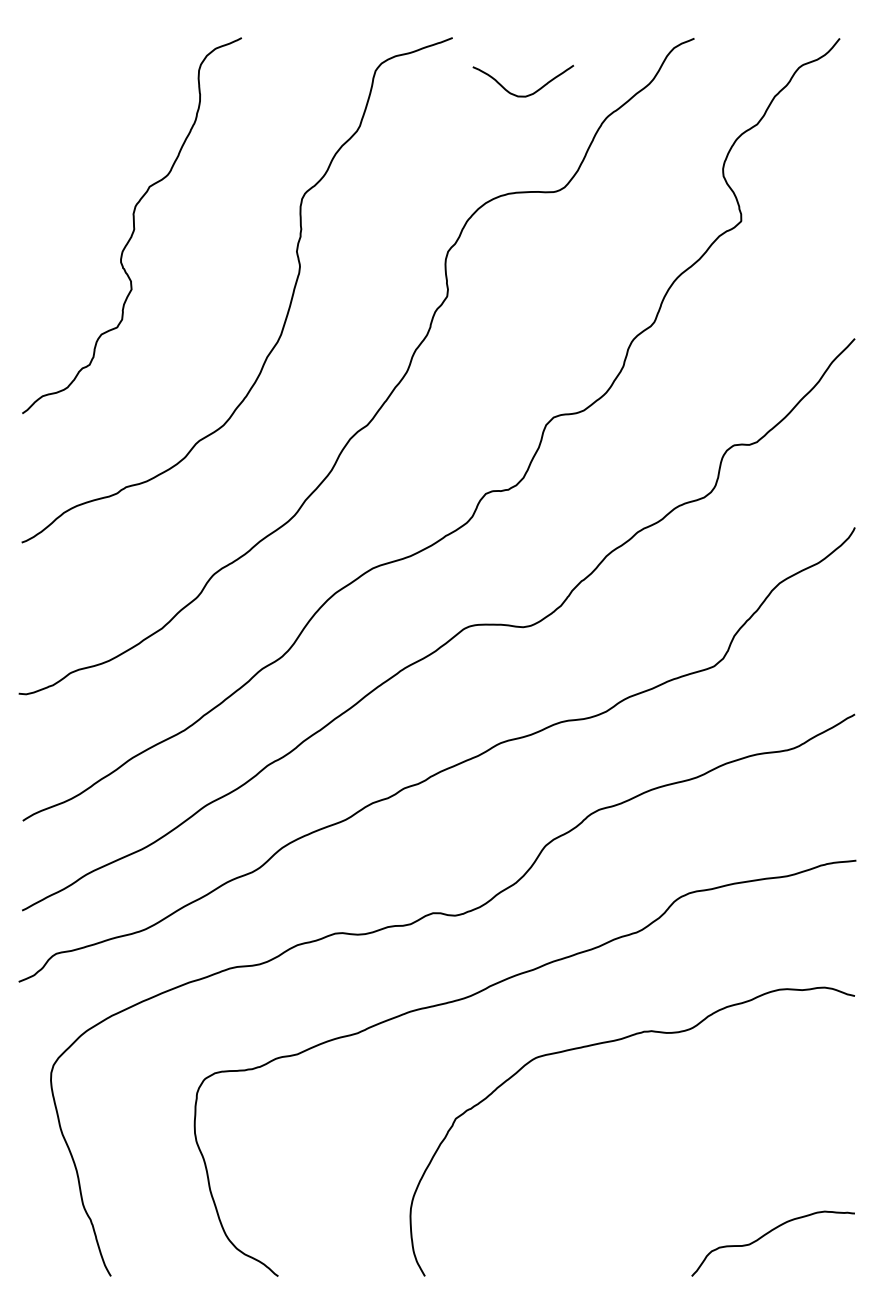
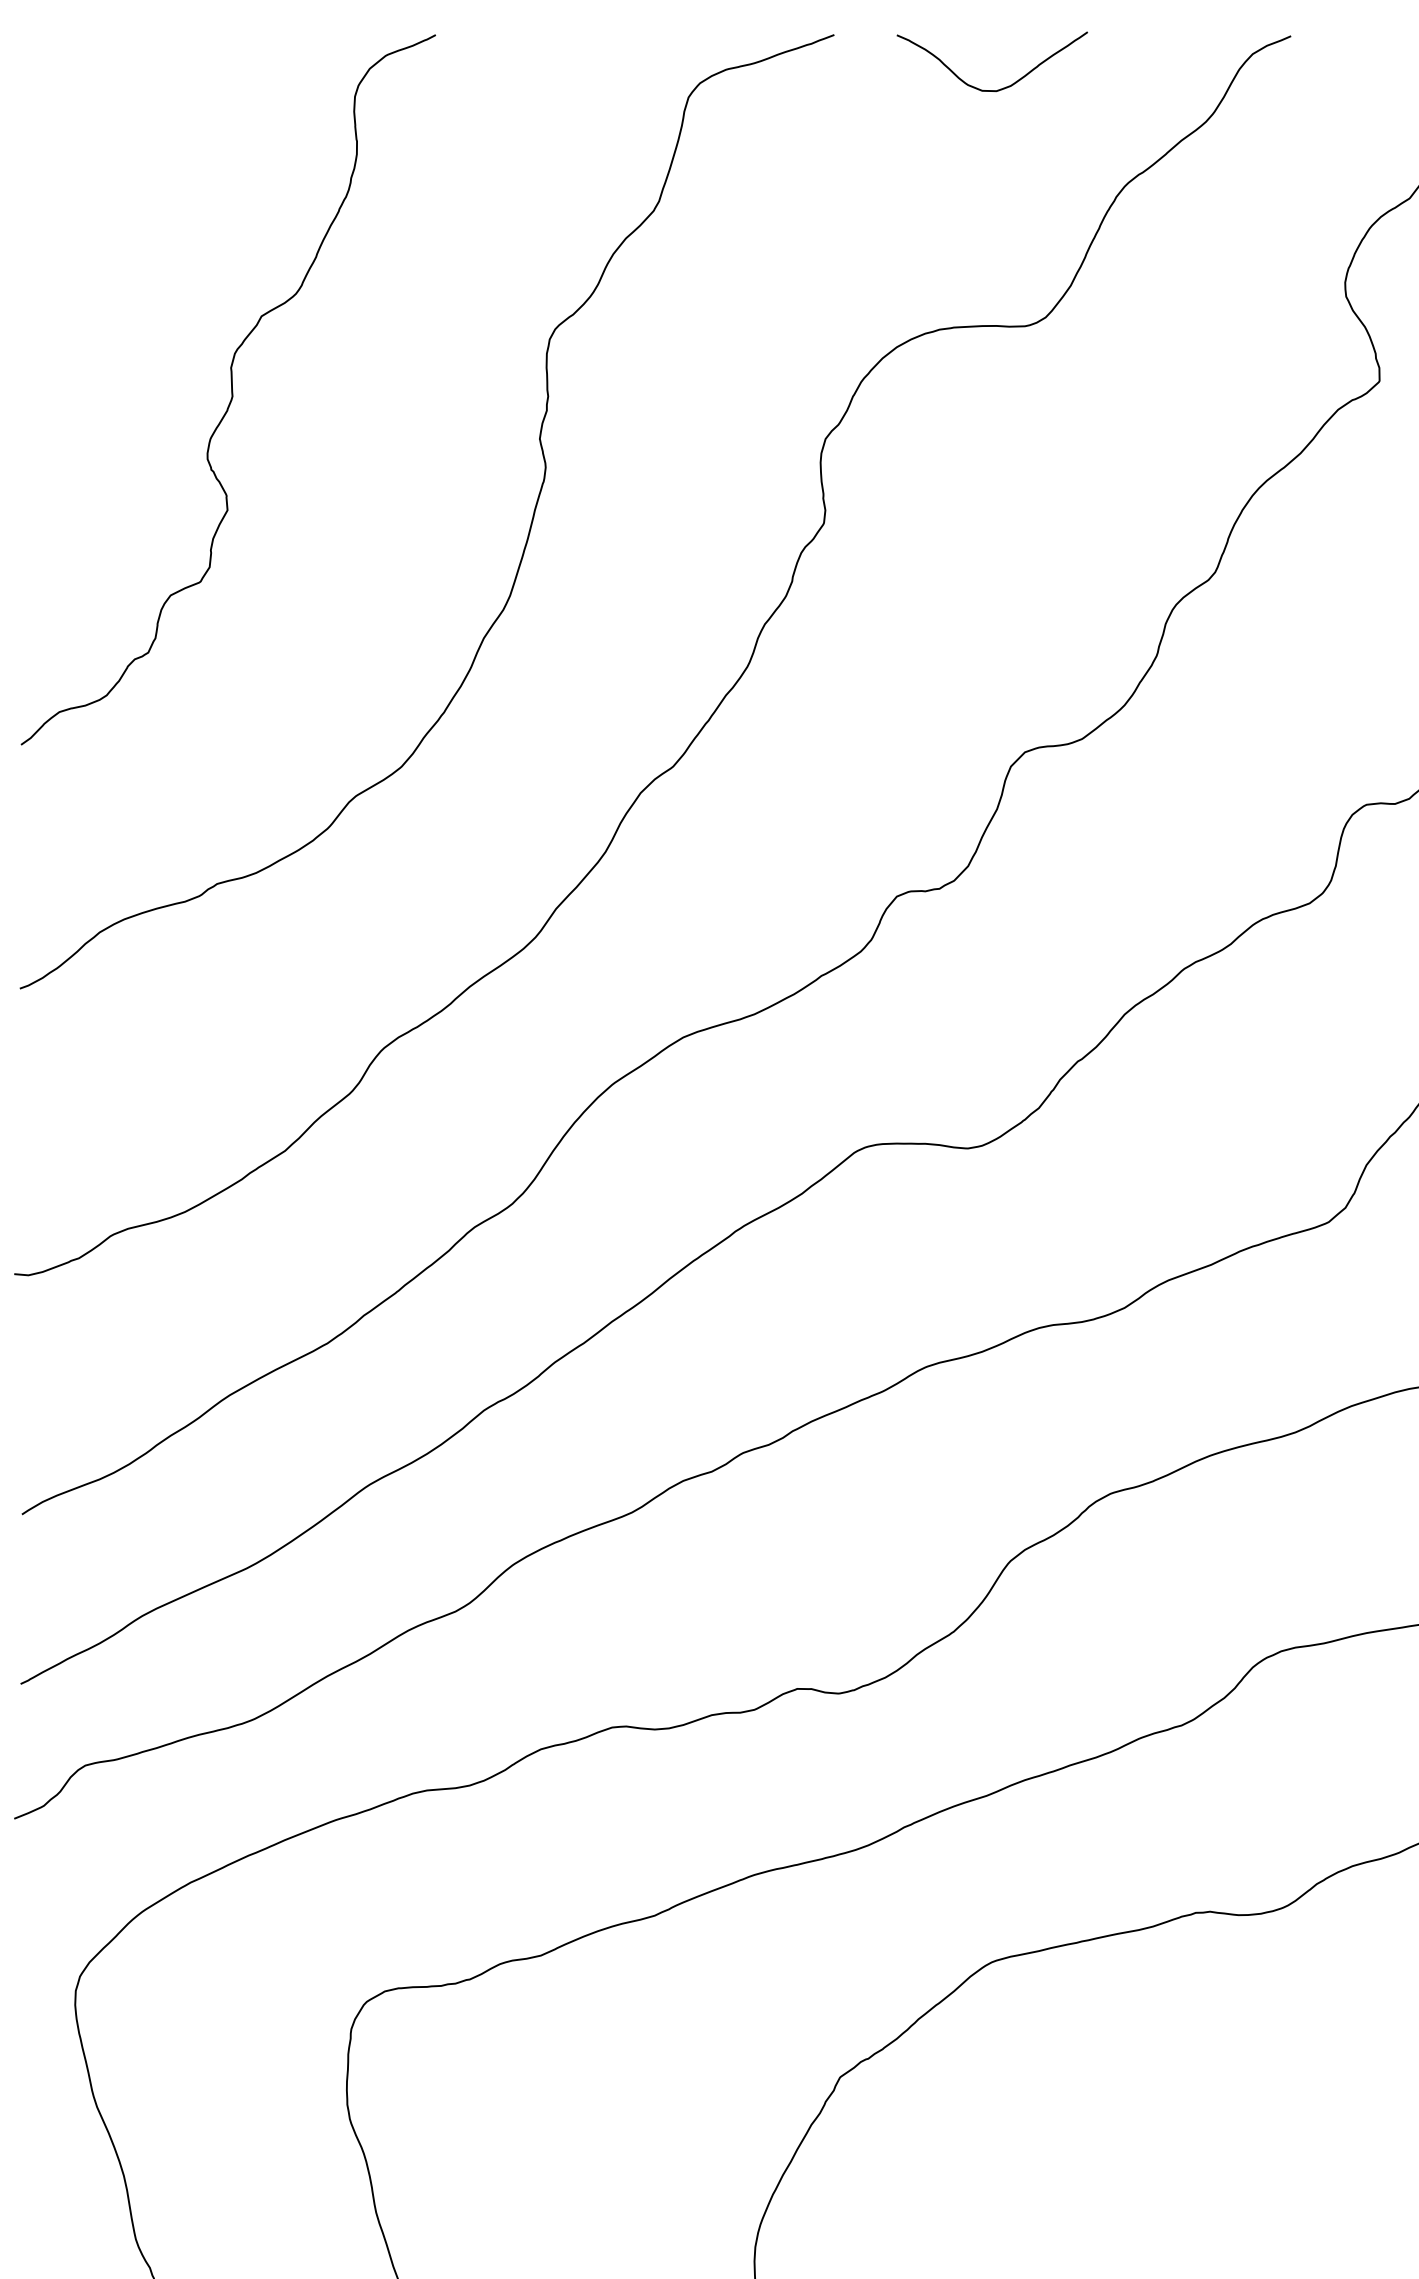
curve: (530, 93) -> (1005, 85), moved

